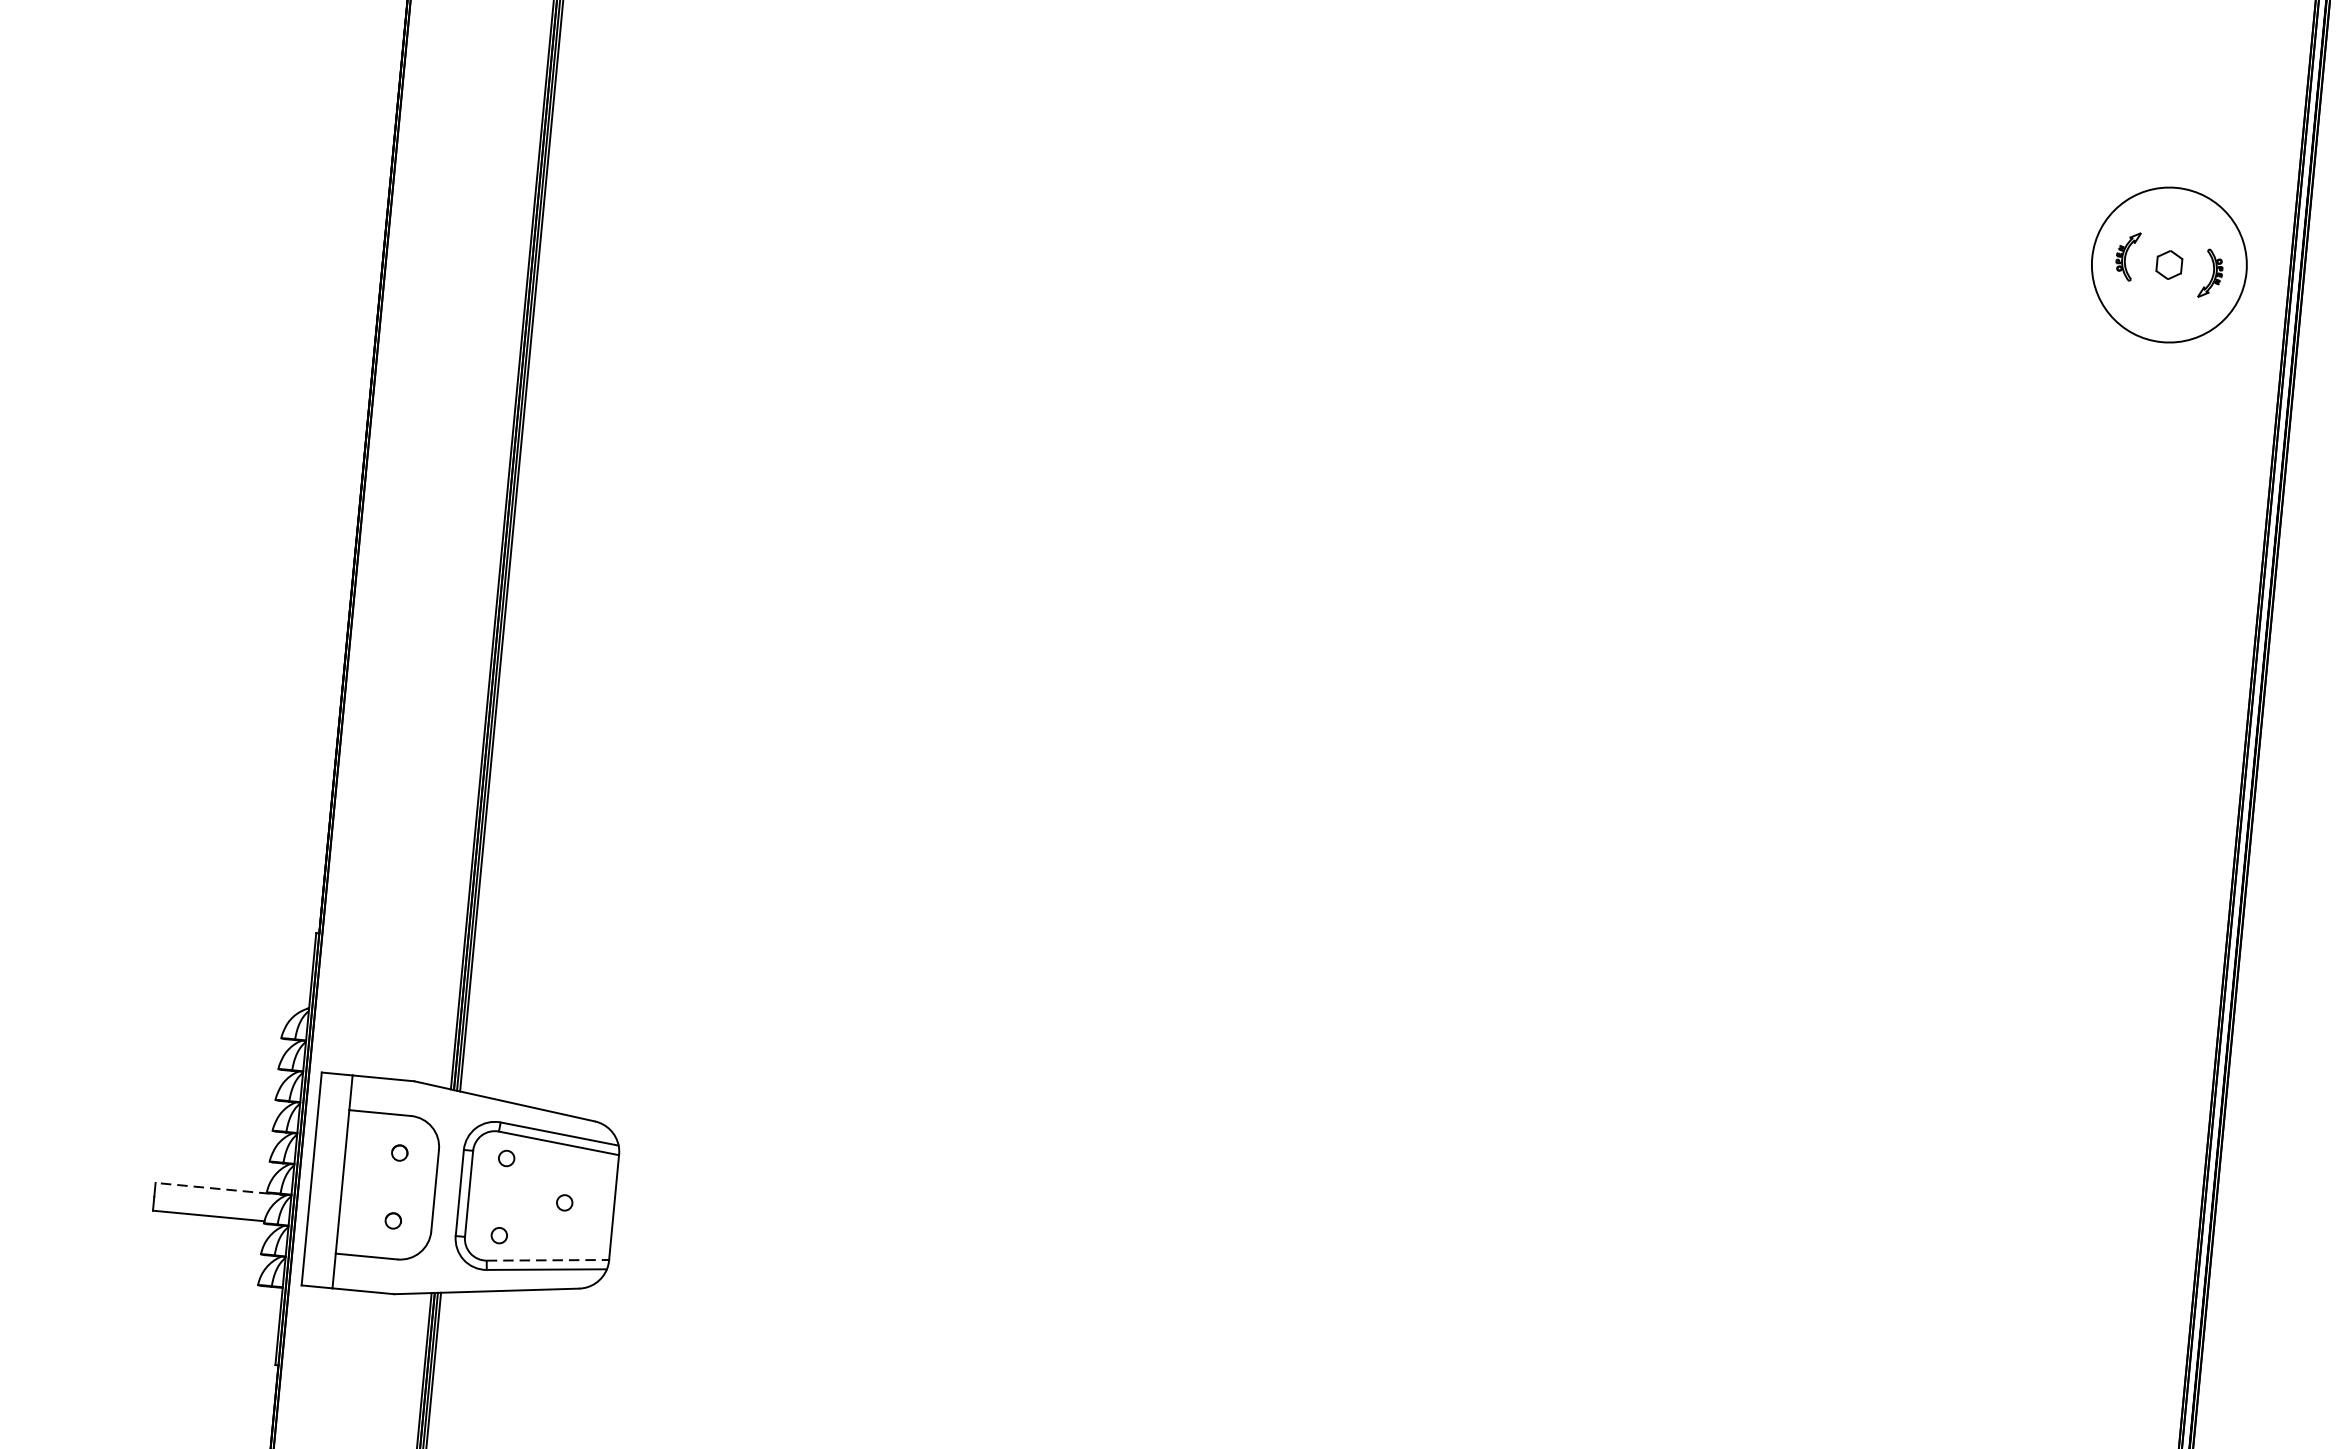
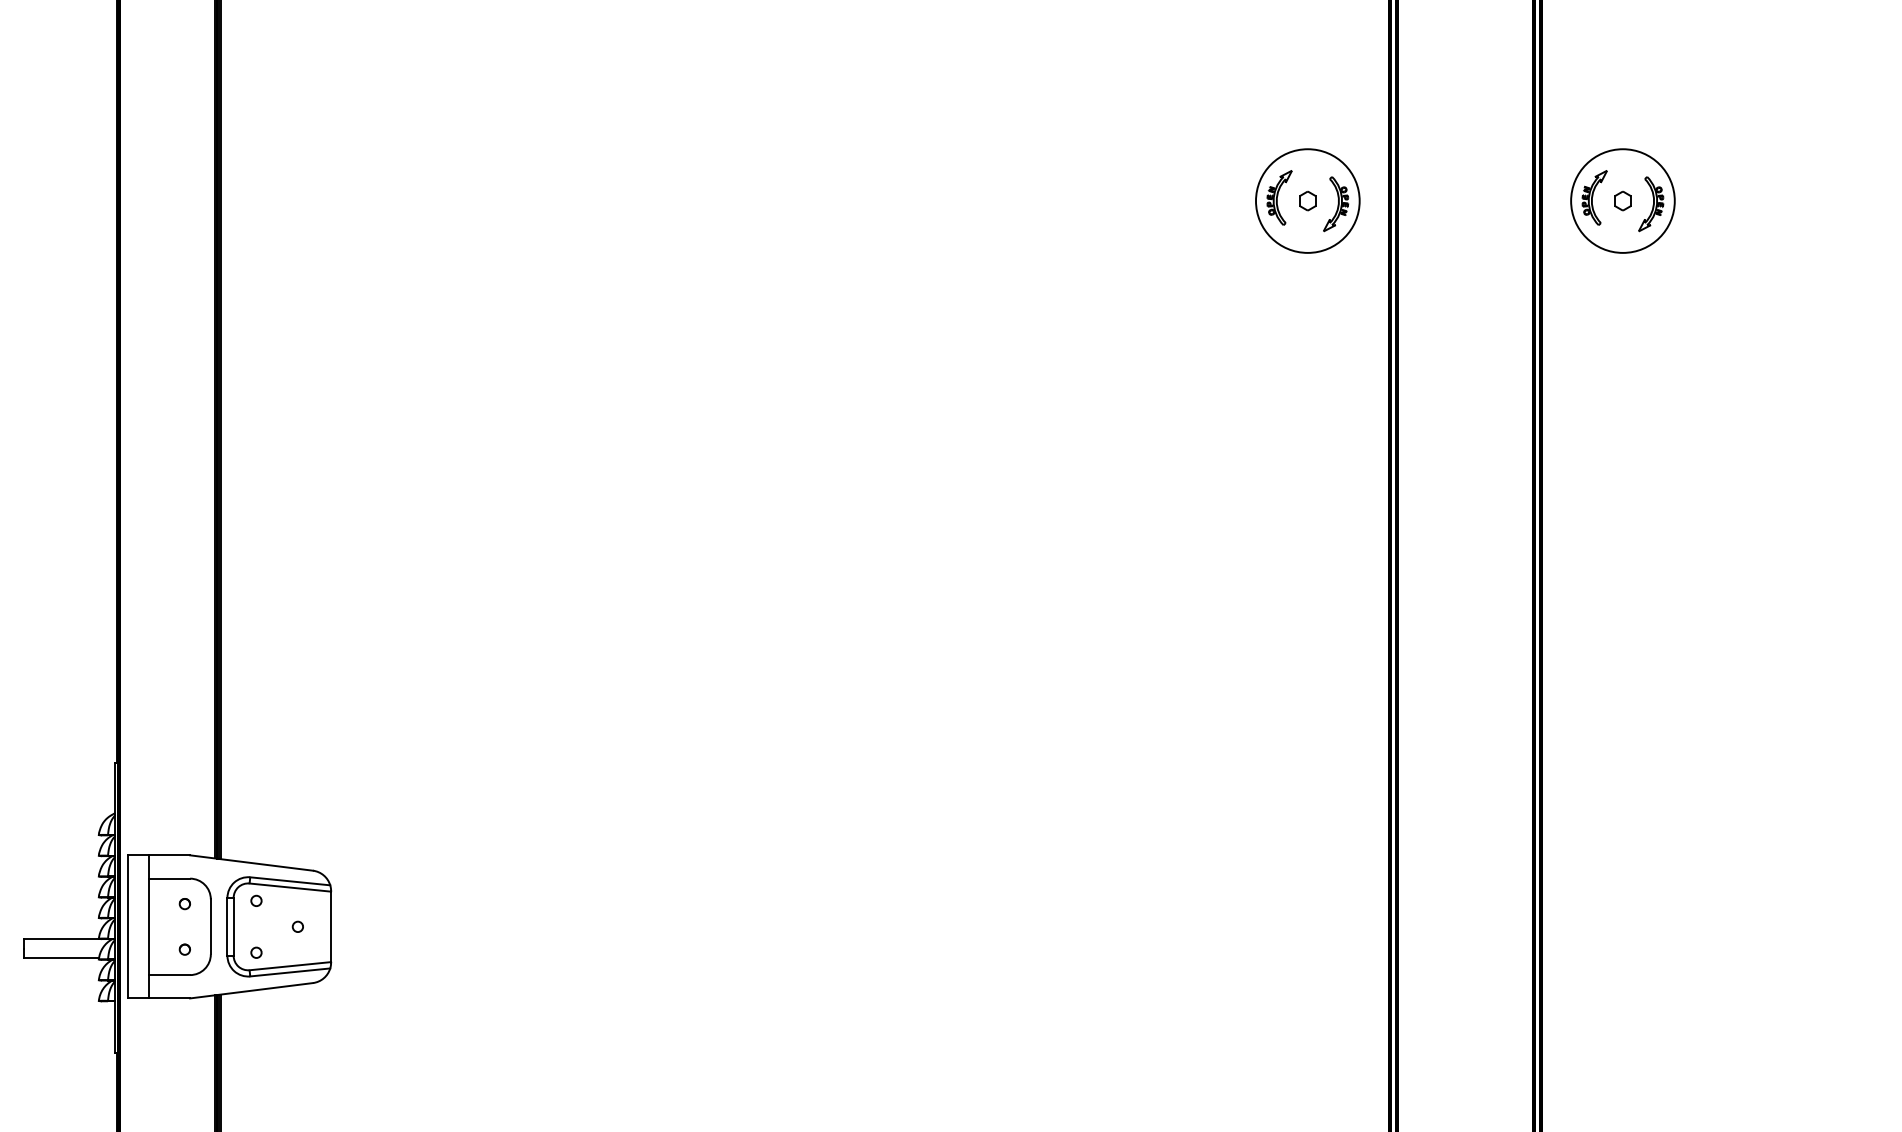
part: (2127, 255) -> (1279, 197), size x1.67
part: (2211, 274) -> (1336, 204), size x1.67
line: (211, 1188) -> (61, 939), dashed -> solid
line: (548, 1260) -> (290, 966), dashed -> solid

